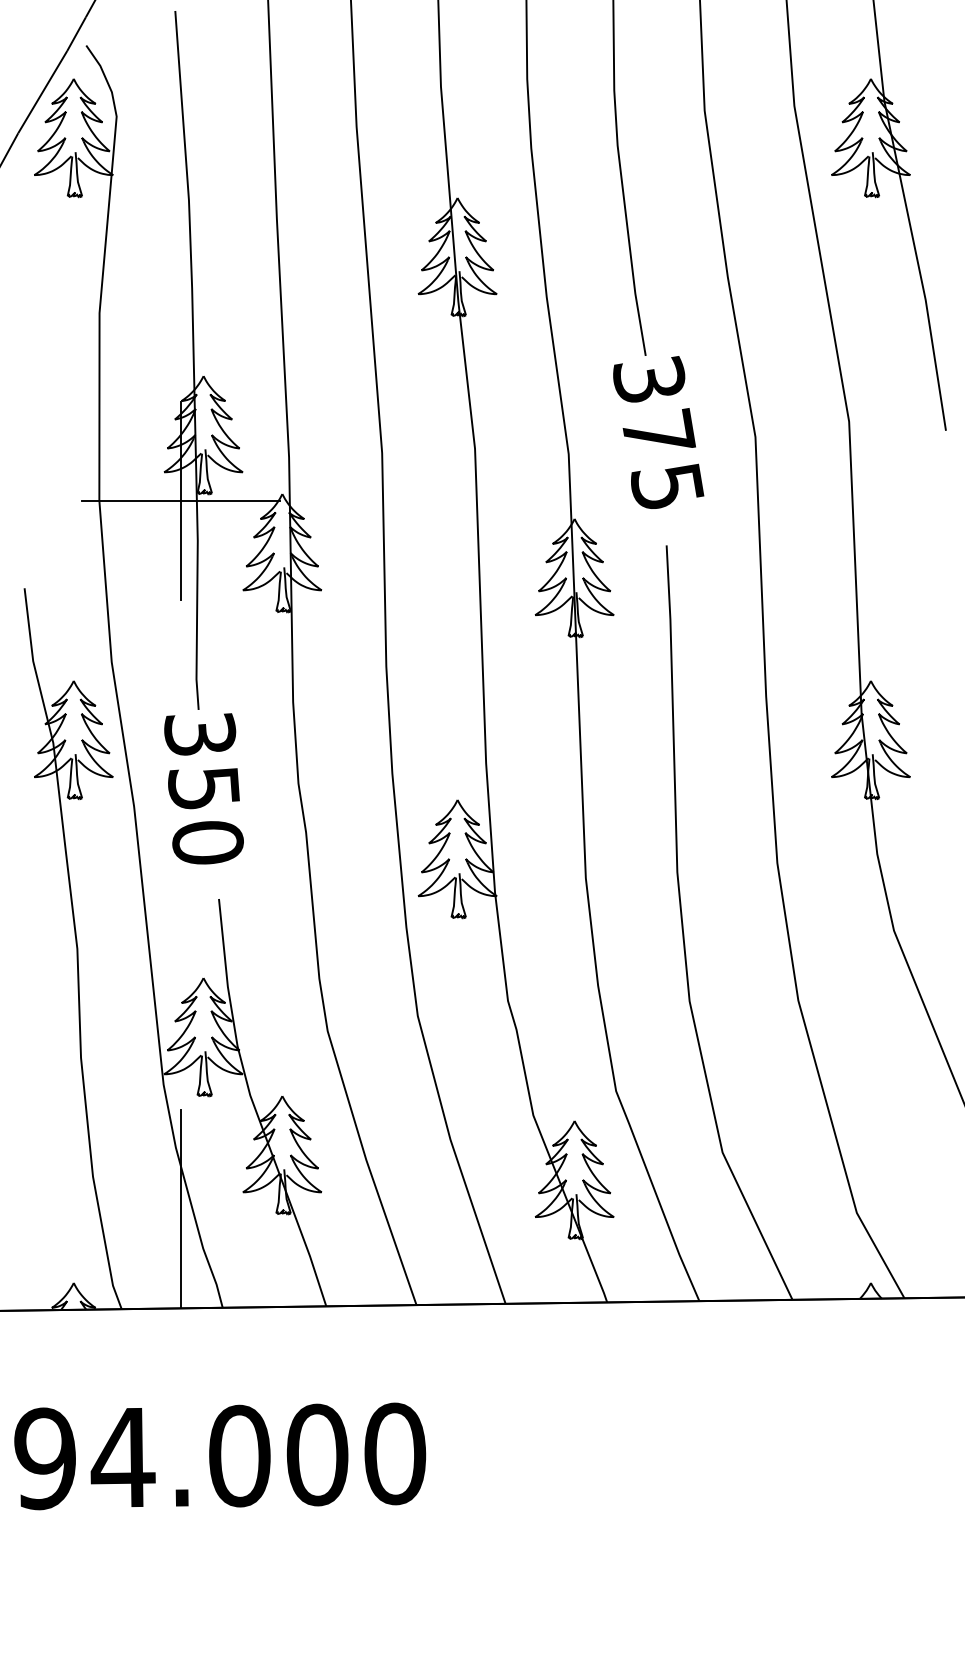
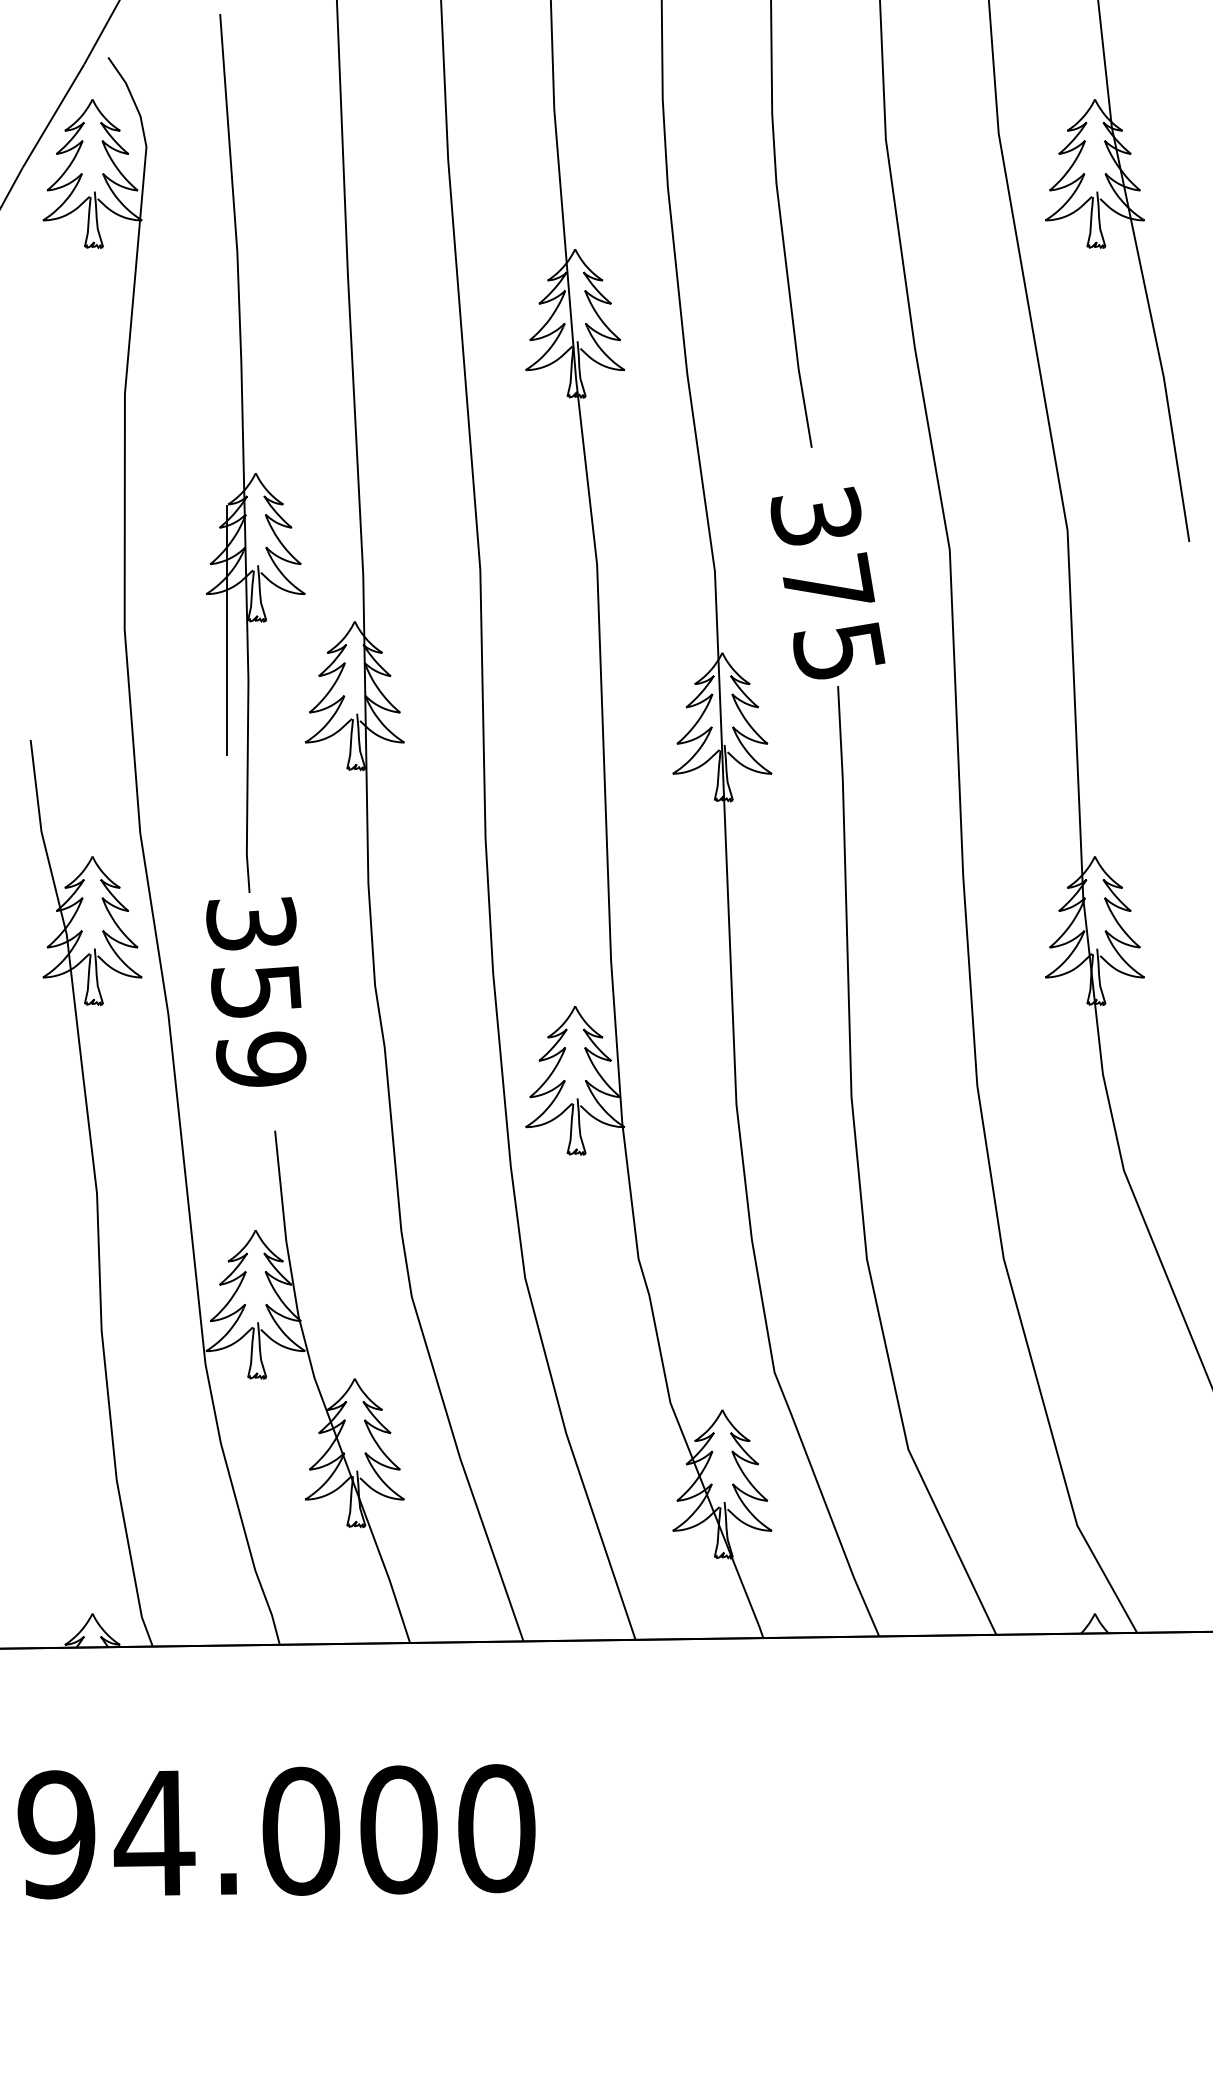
text: (658, 432) -> (827, 582), moved
line: (180, 501) -> (226, 630), removed
text: (208, 842) -> (261, 1059), 350 -> 359
line: (181, 1208) -> (227, 1520), removed

